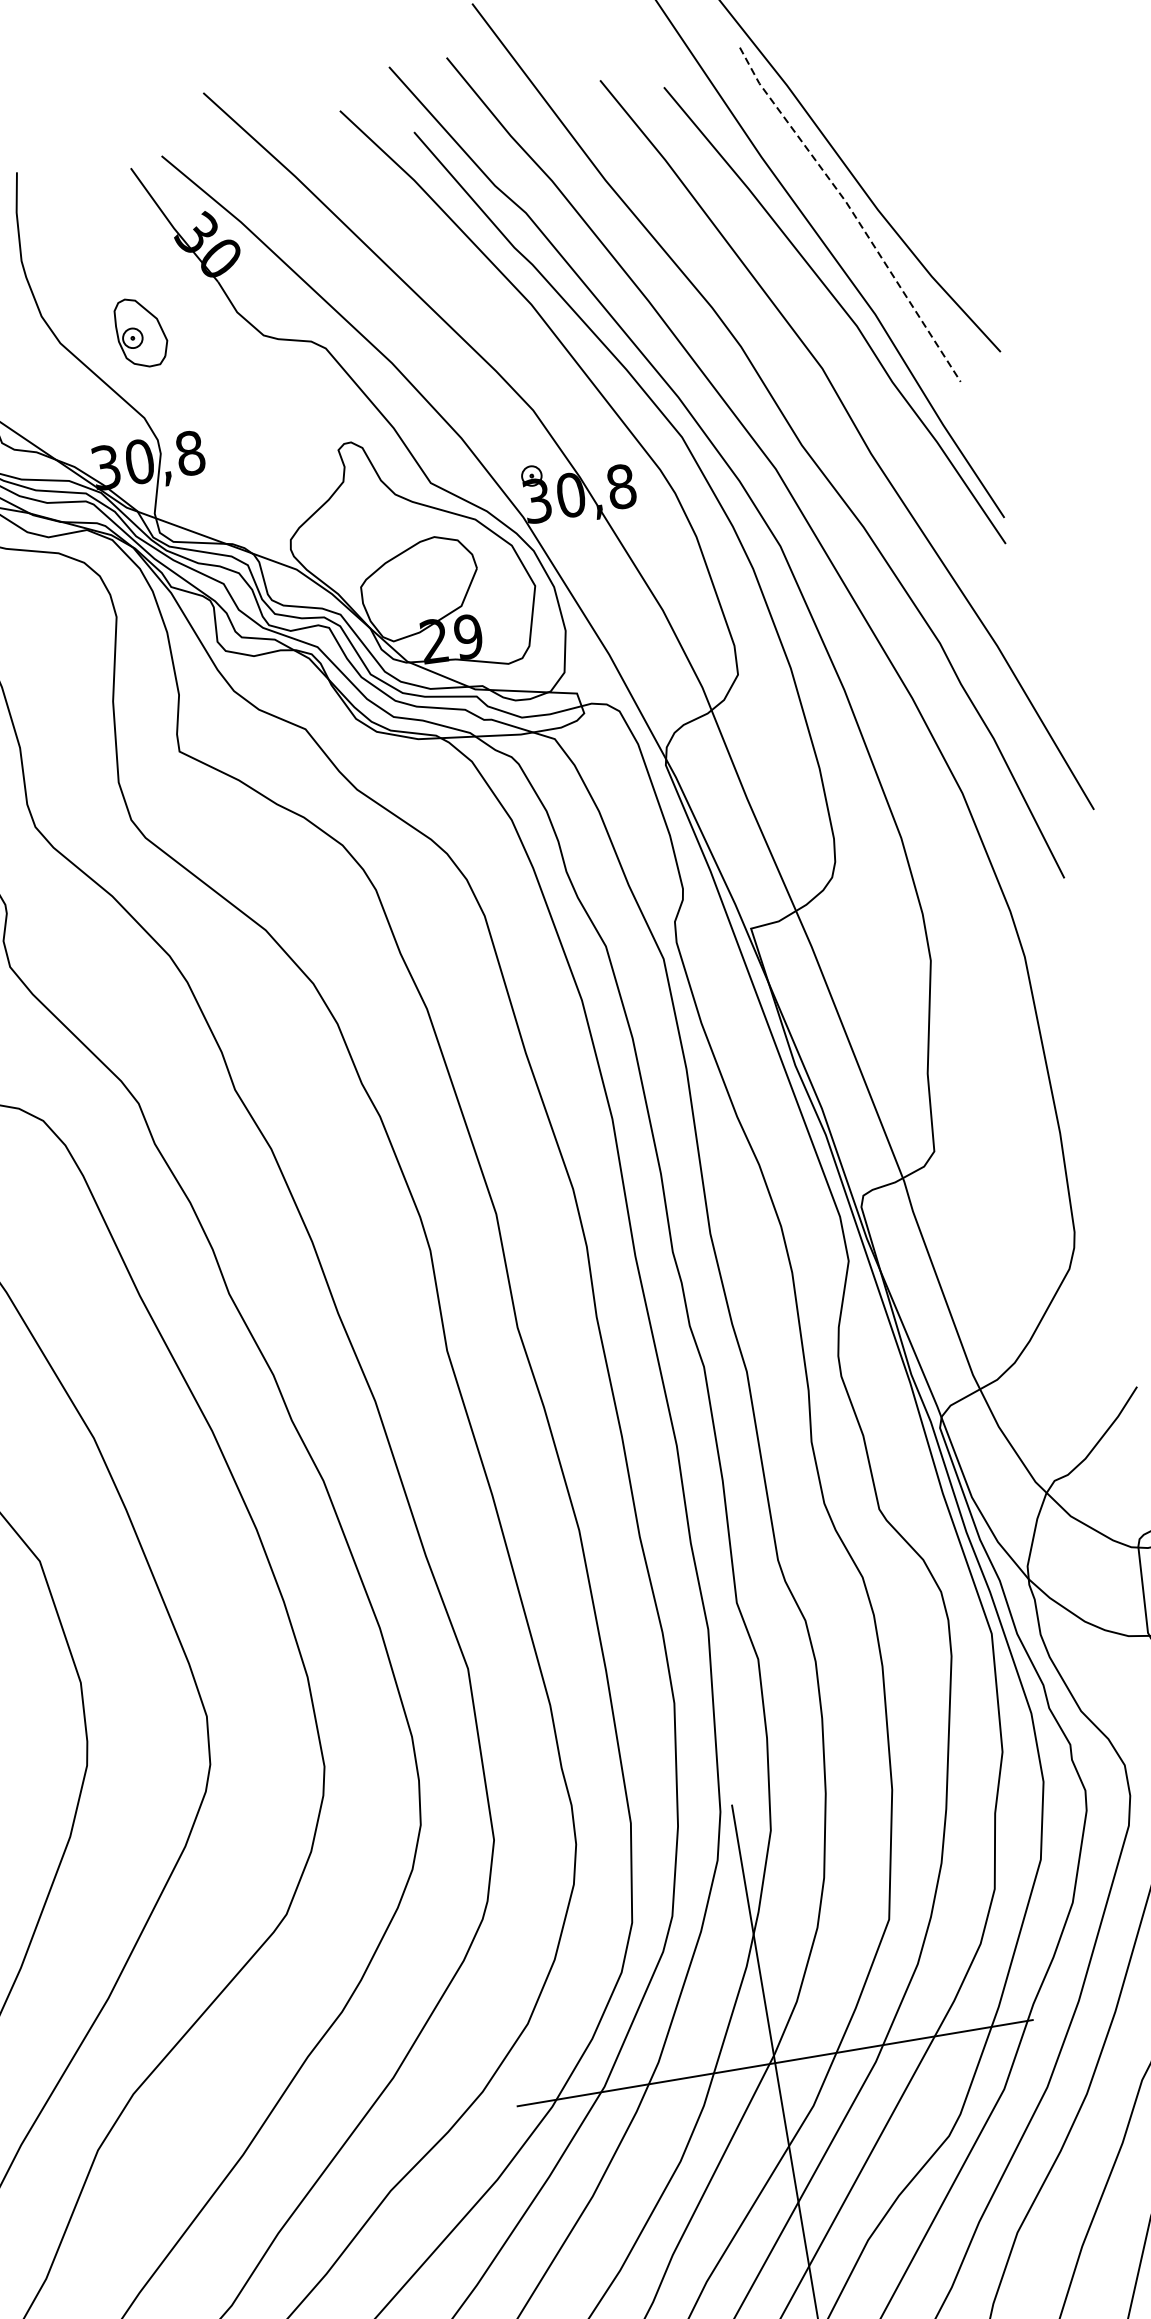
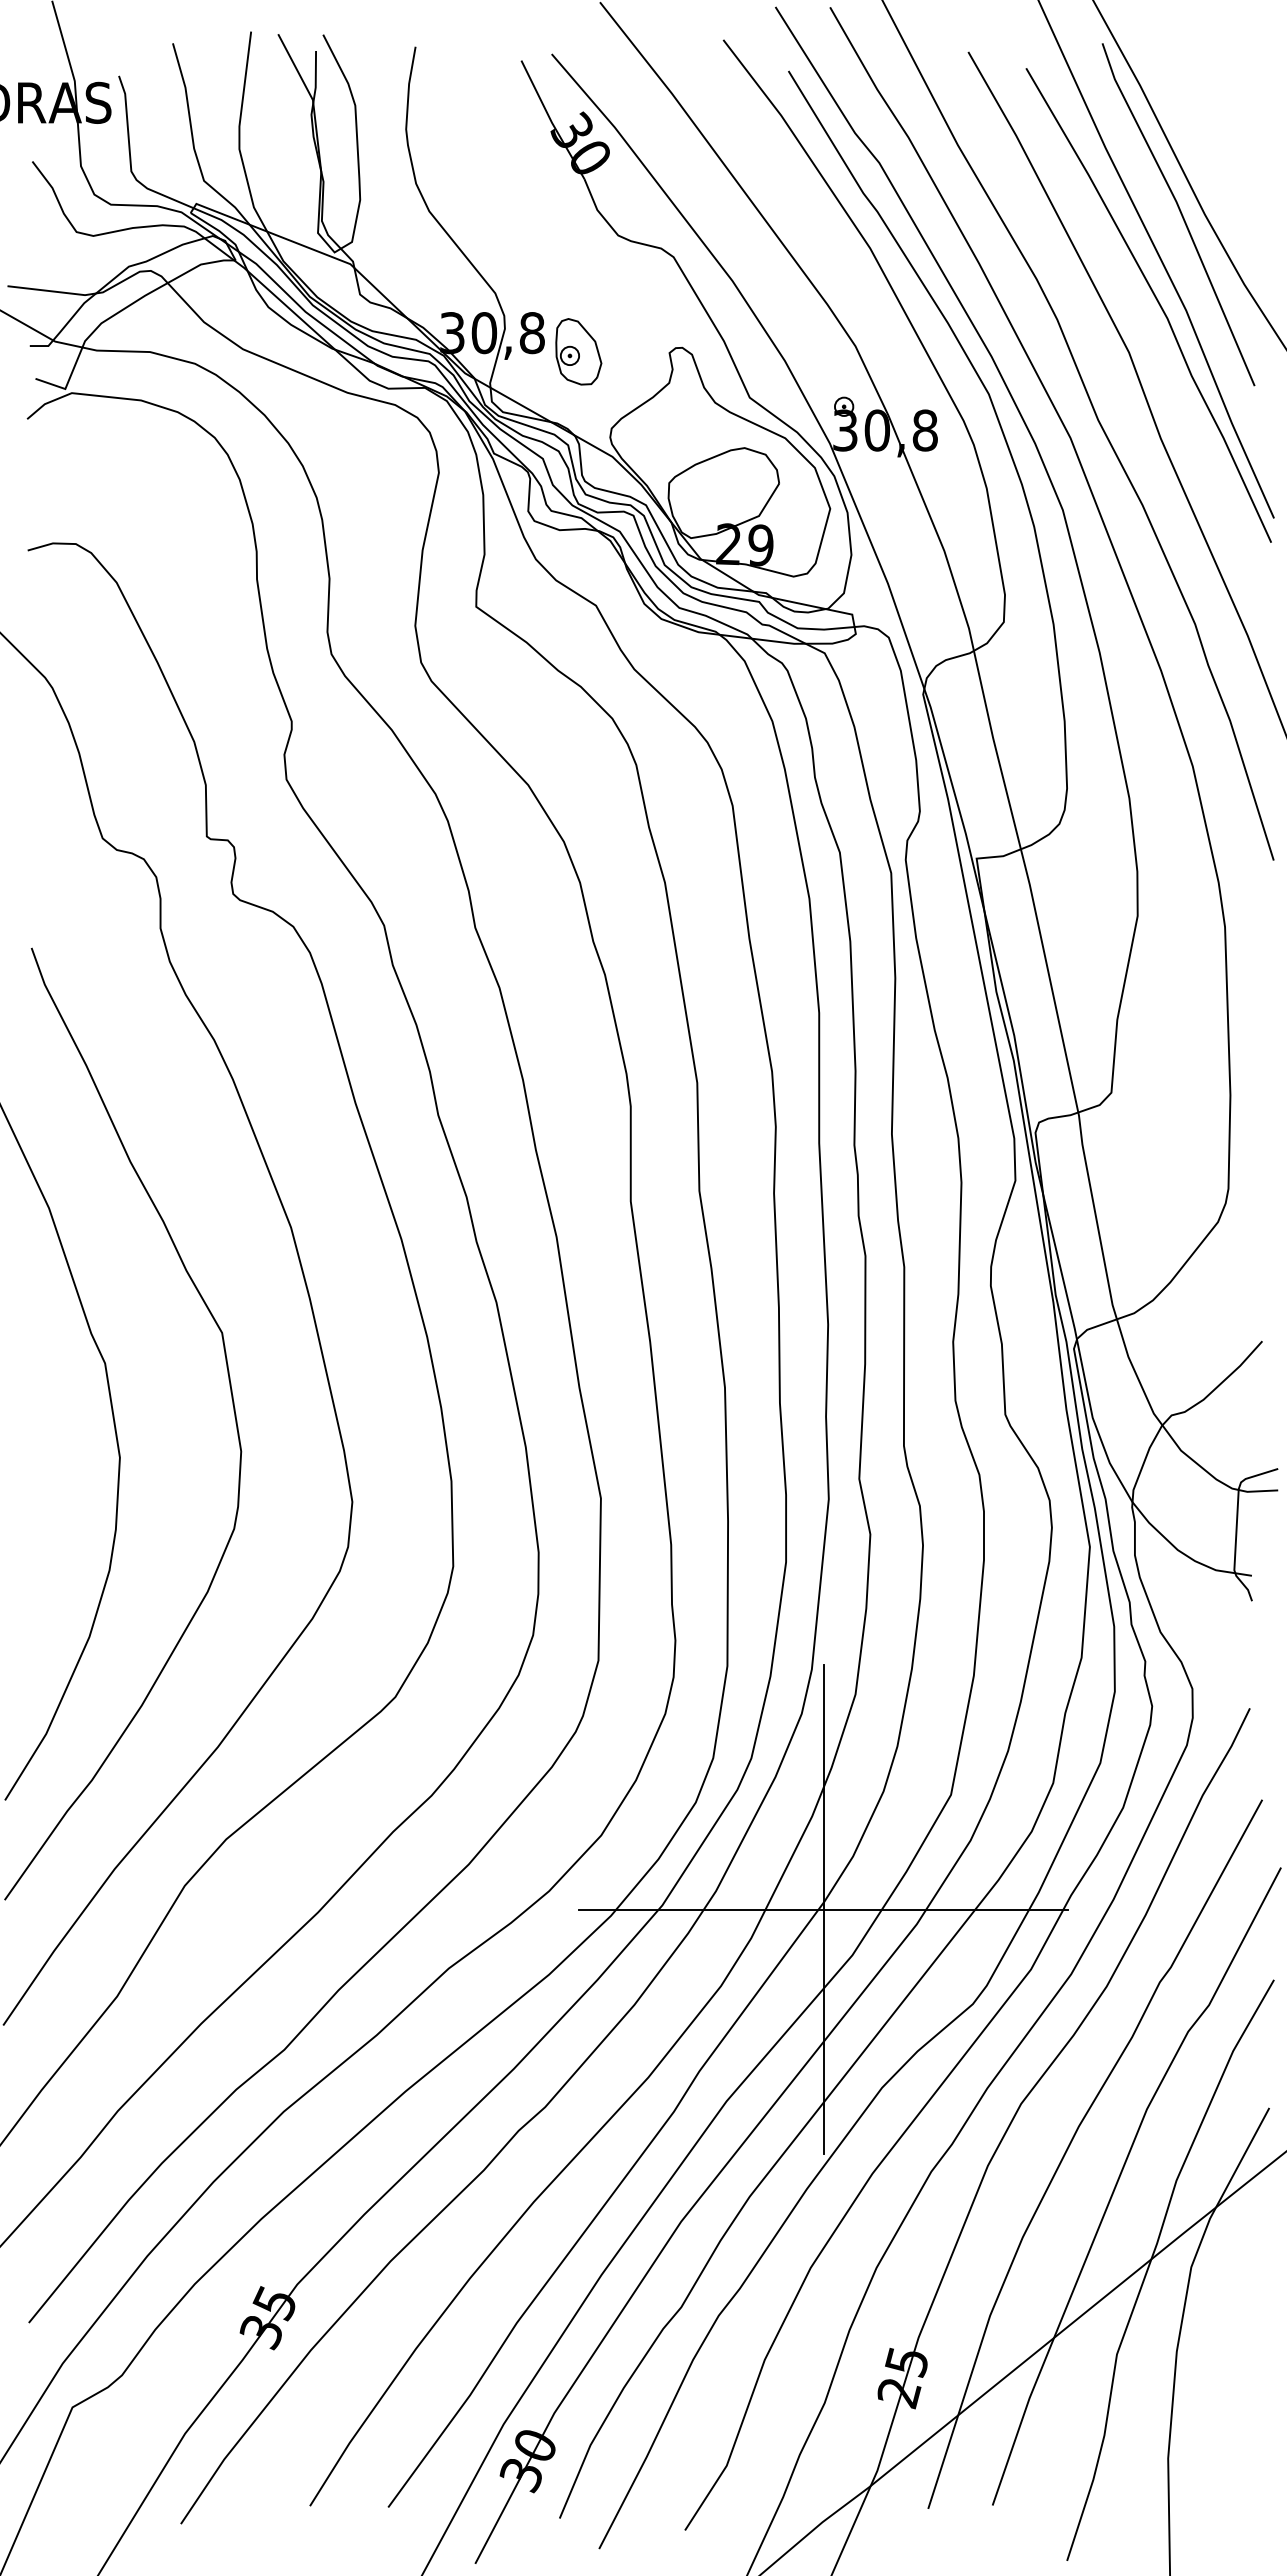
line: (851, 212) -> (1180, 212), dashed -> solid
part: (141, 332) -> (578, 351), moved

